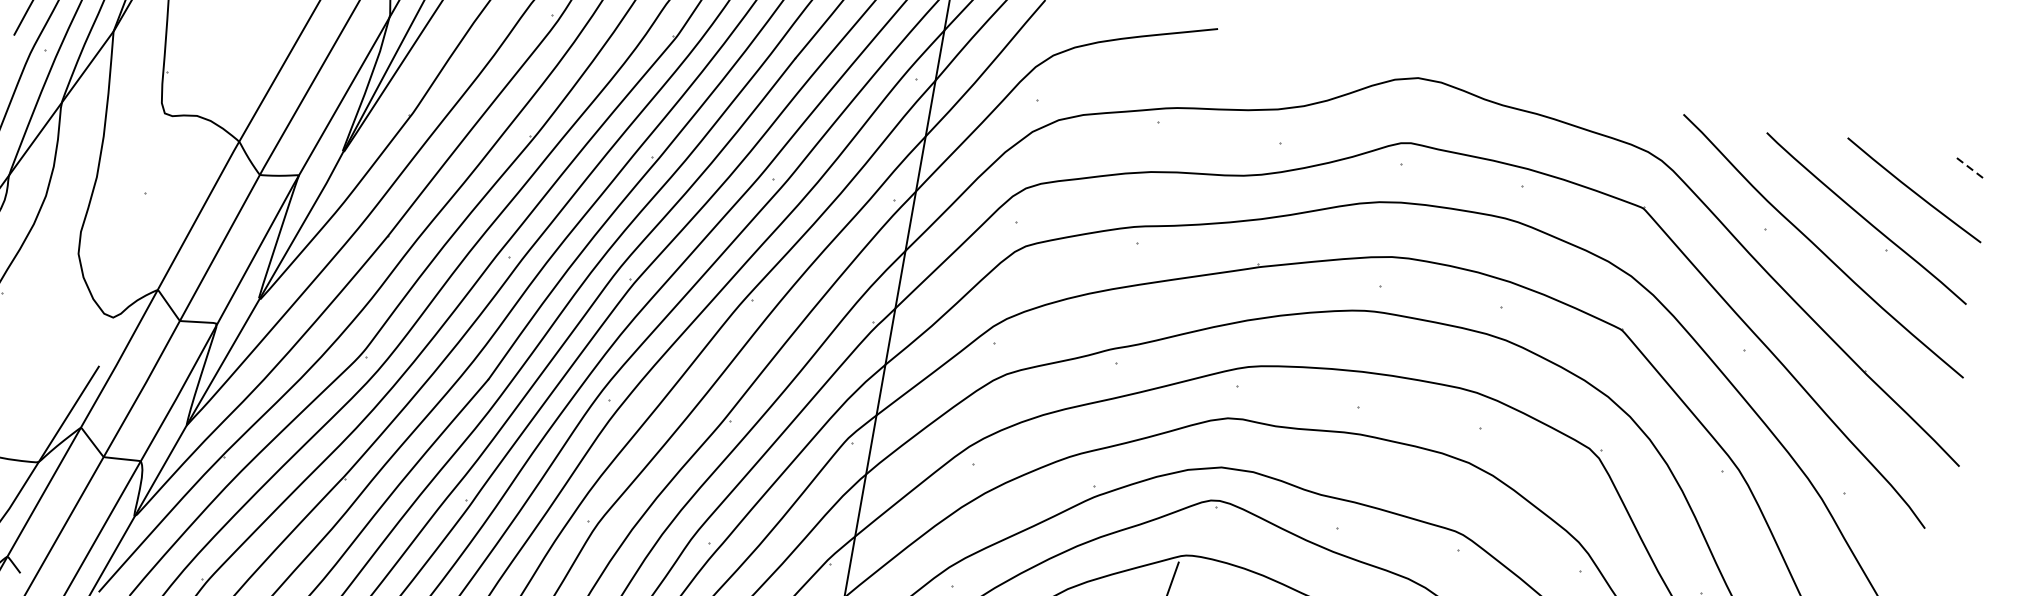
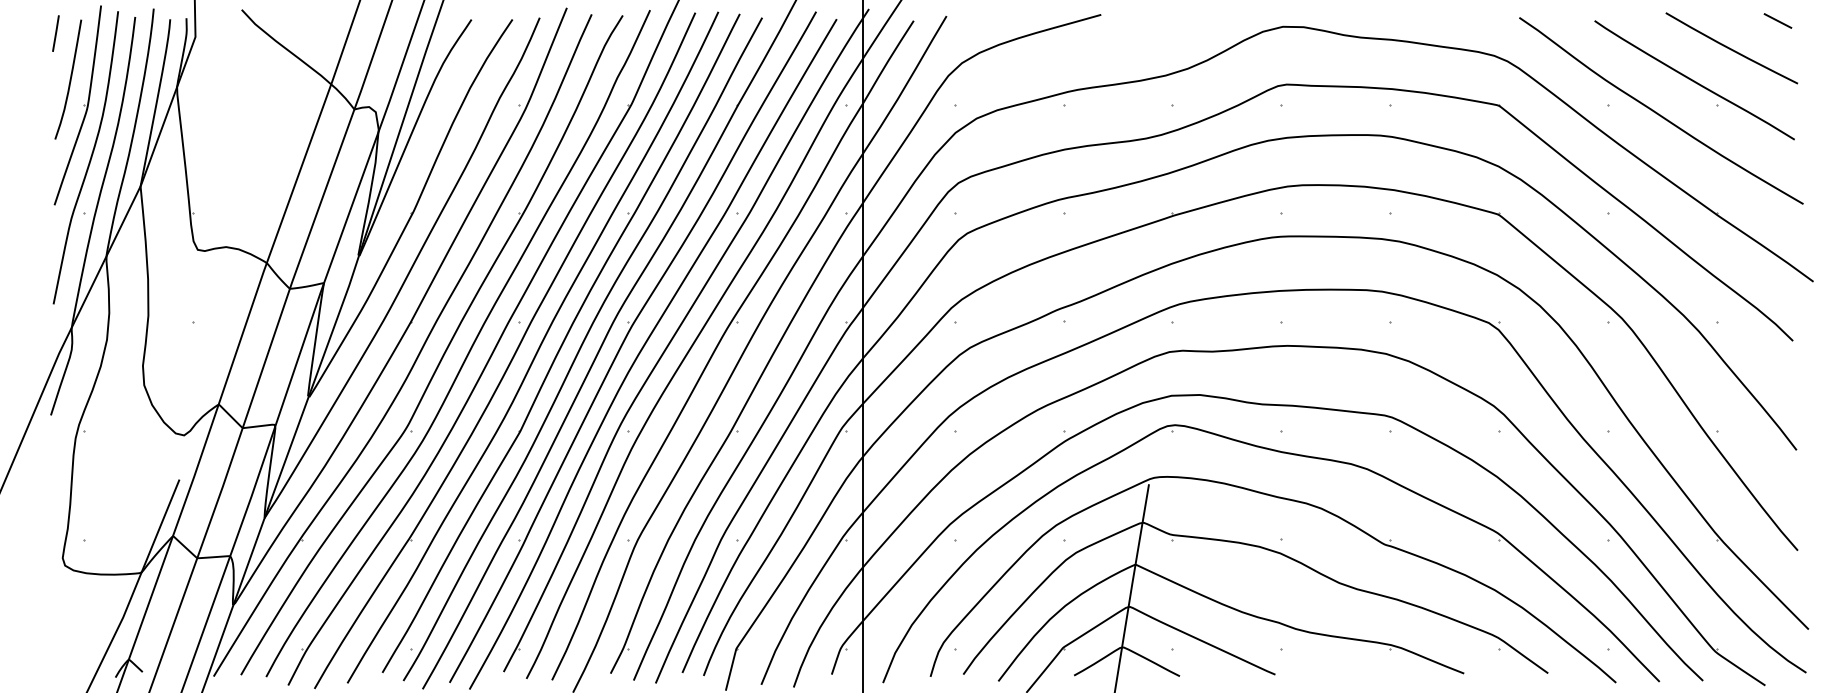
line: (1970, 169) -> (1777, 21), dashed -> solid

